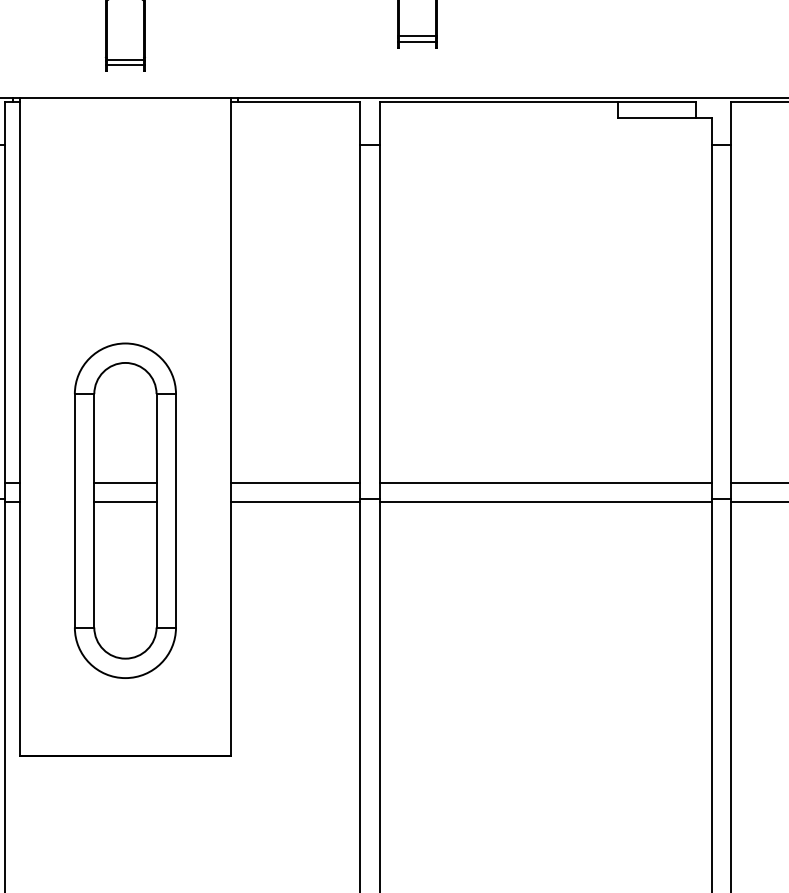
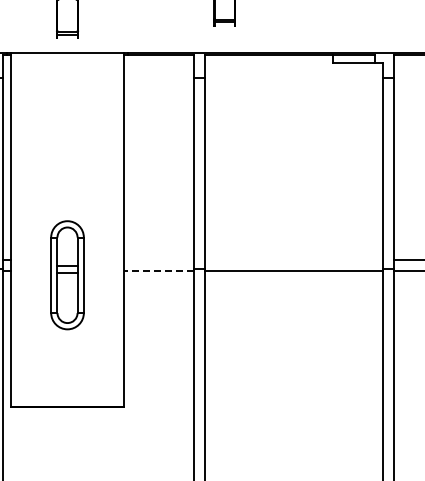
line: (296, 483) -> (159, 260), removed
line: (544, 483) -> (293, 260), removed
line: (296, 502) -> (159, 270), solid -> dashed
part: (125, 511) -> (67, 275), size x0.6

